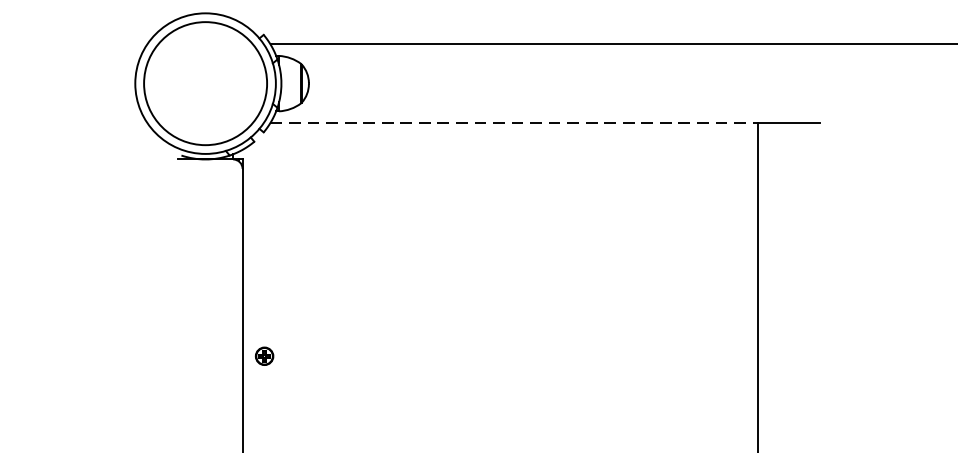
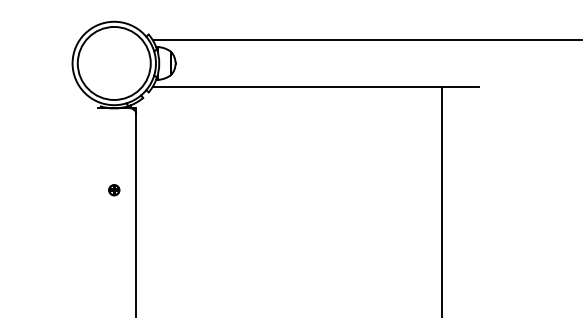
line: (514, 122) -> (297, 86), dashed -> solid
part: (264, 356) -> (114, 190), moved

